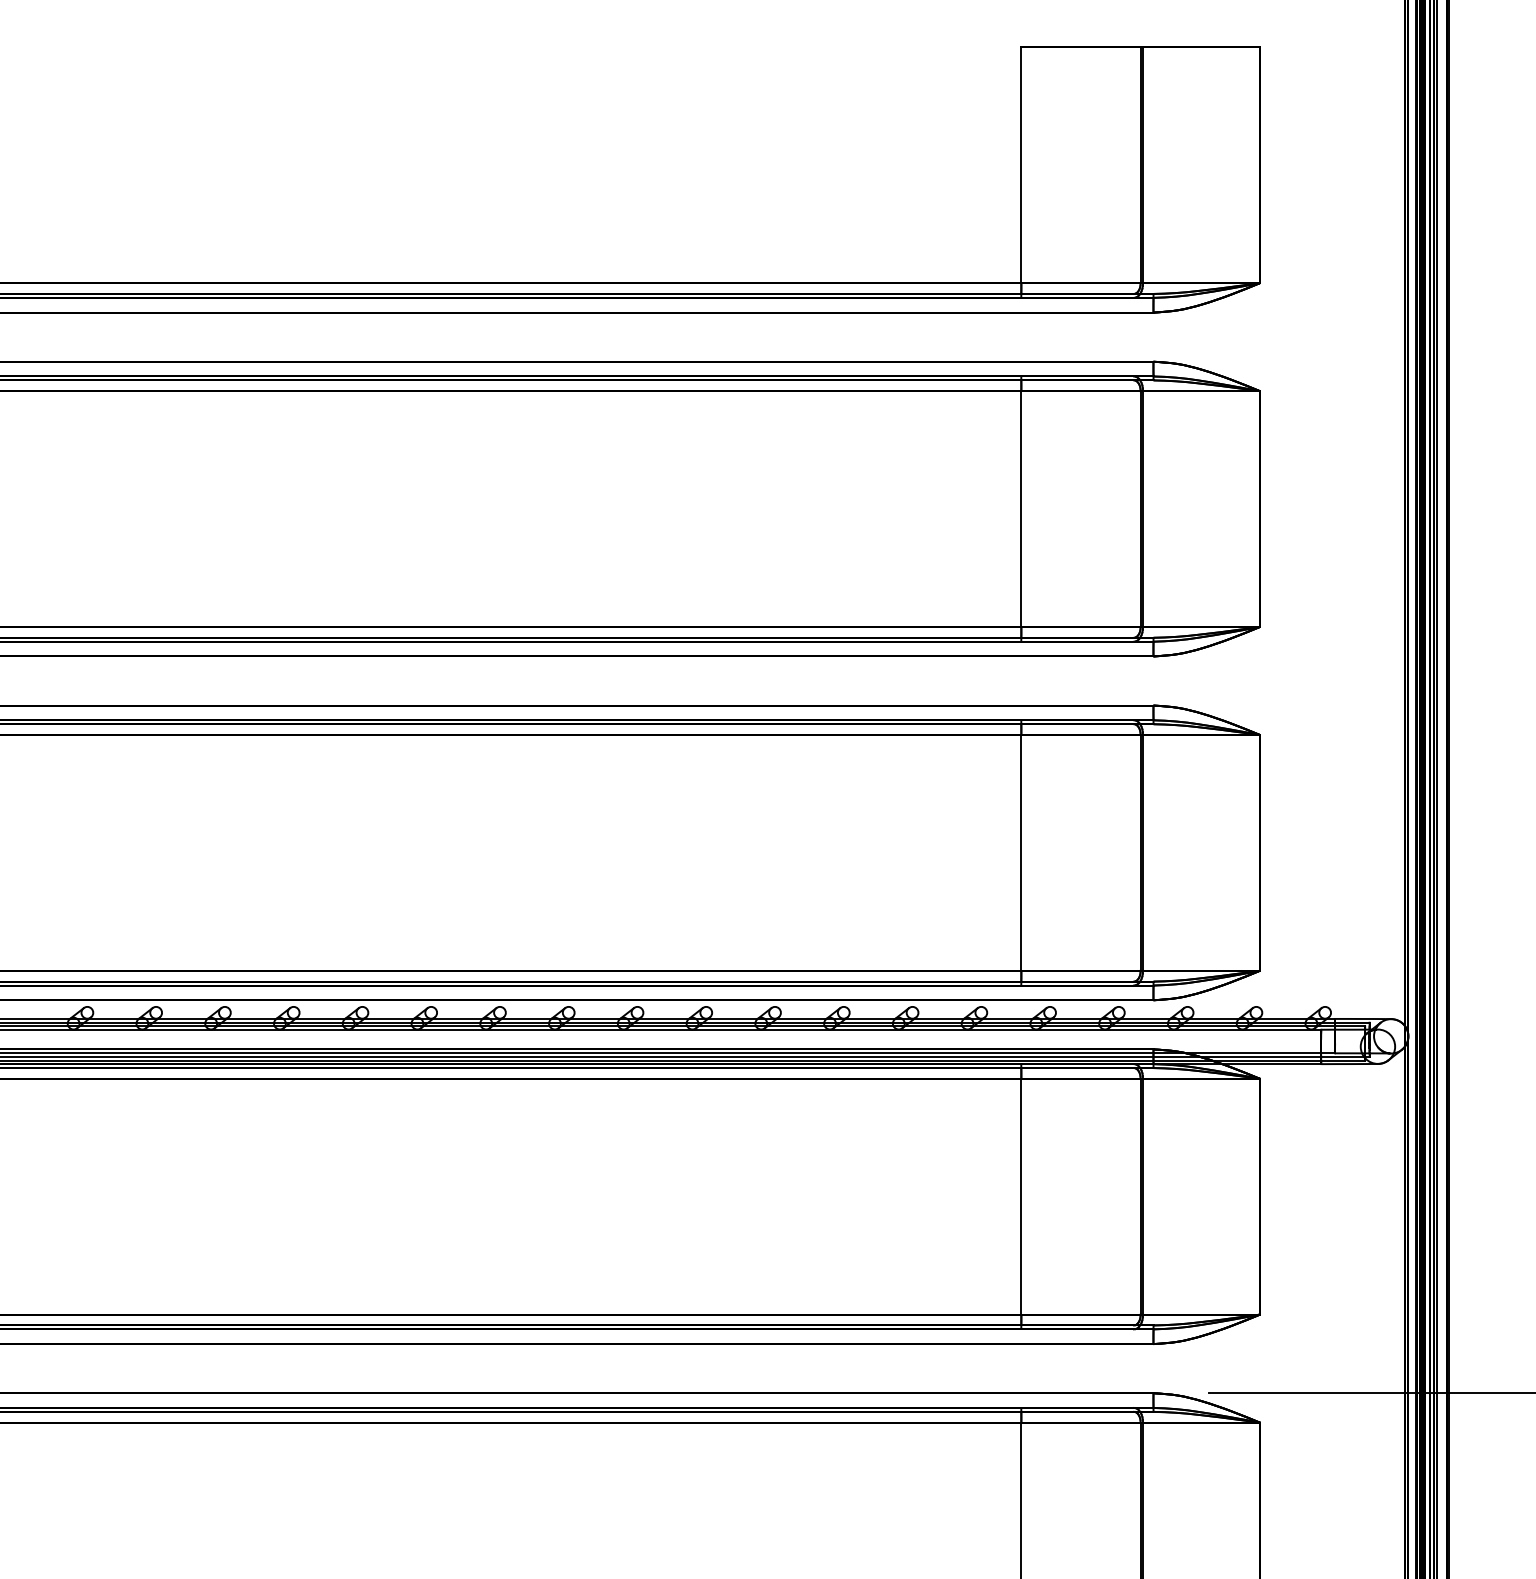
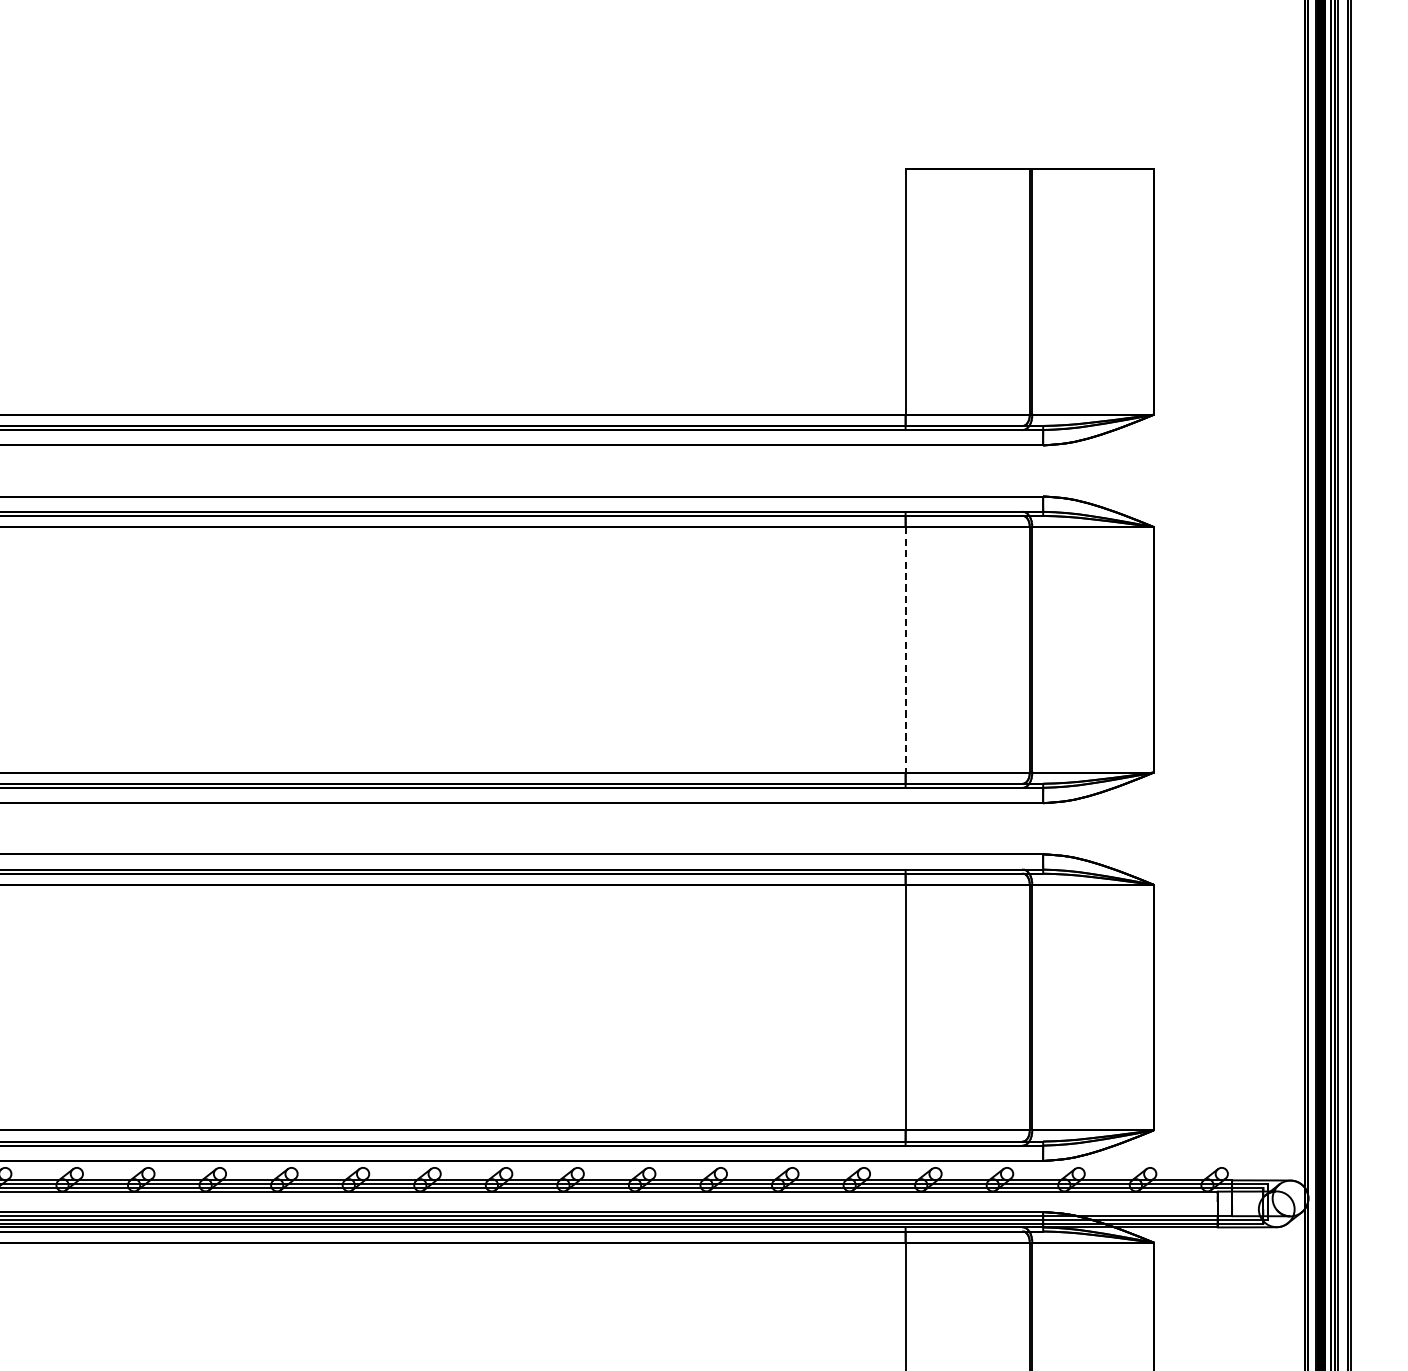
line: (1021, 509) -> (905, 650), solid -> dashed

